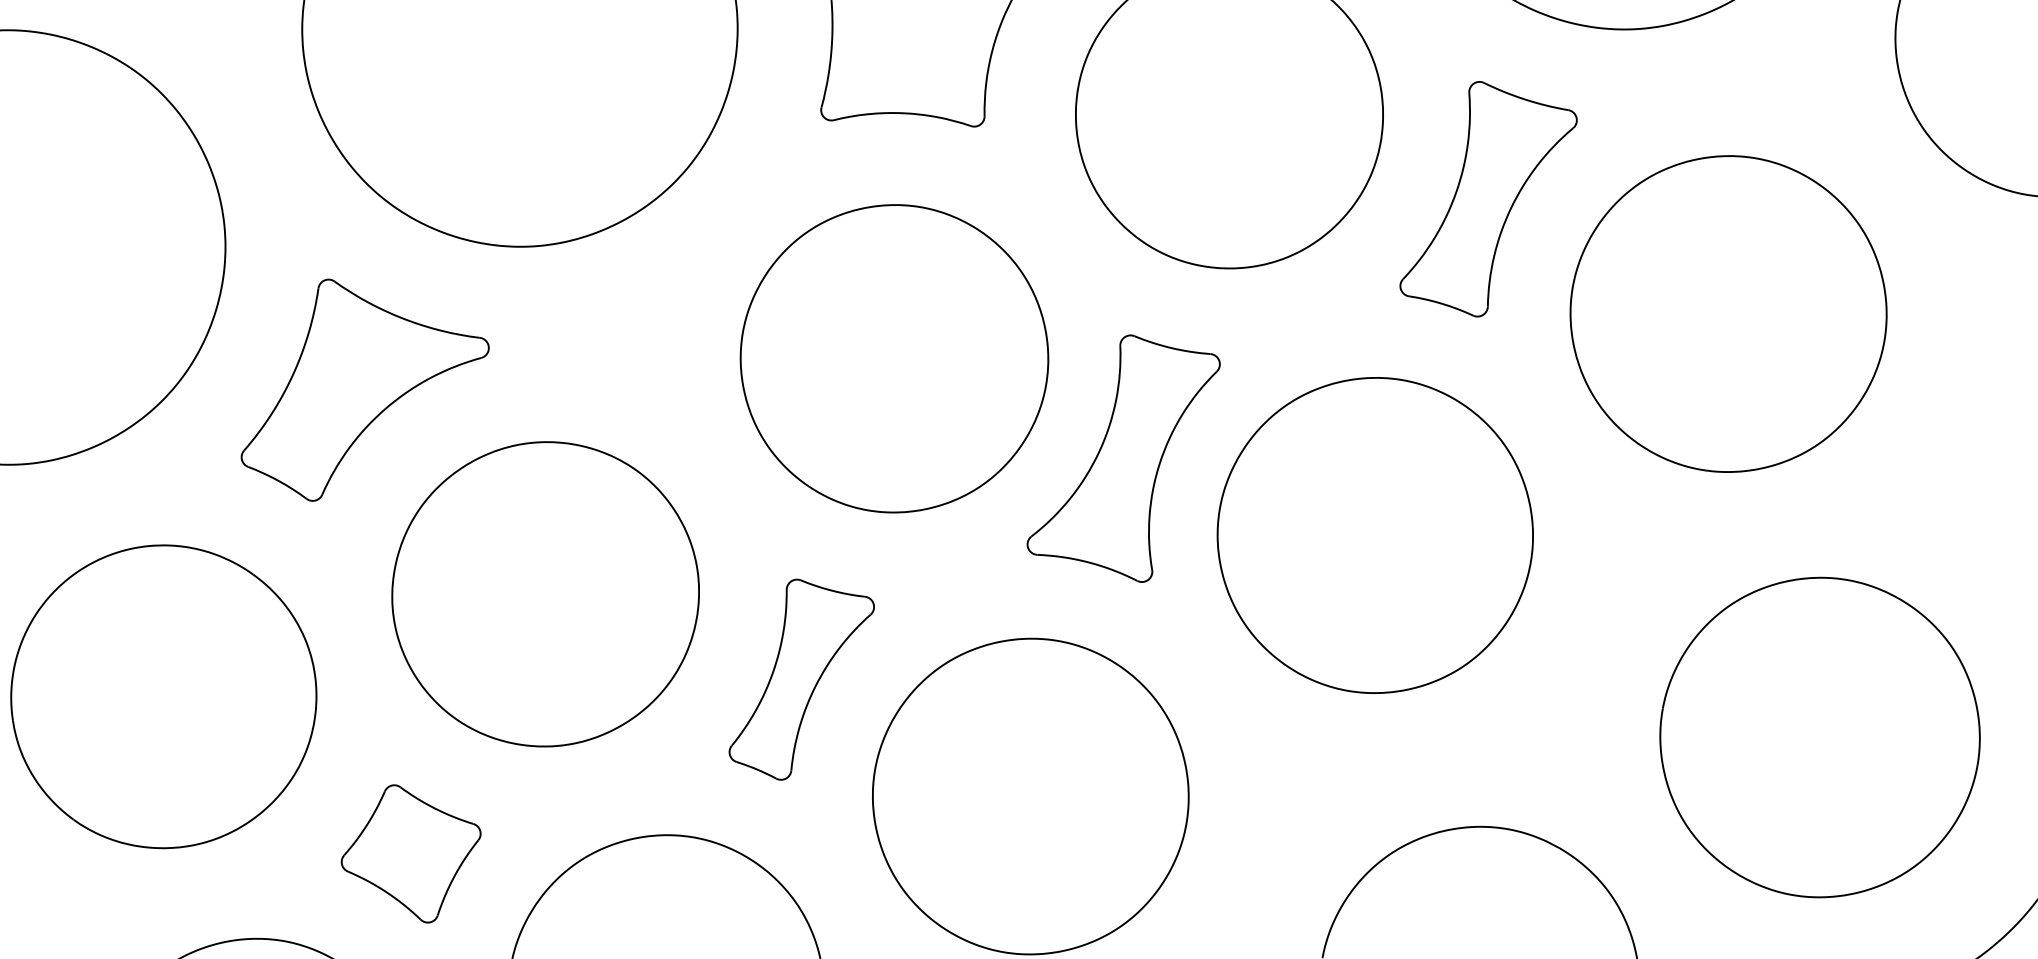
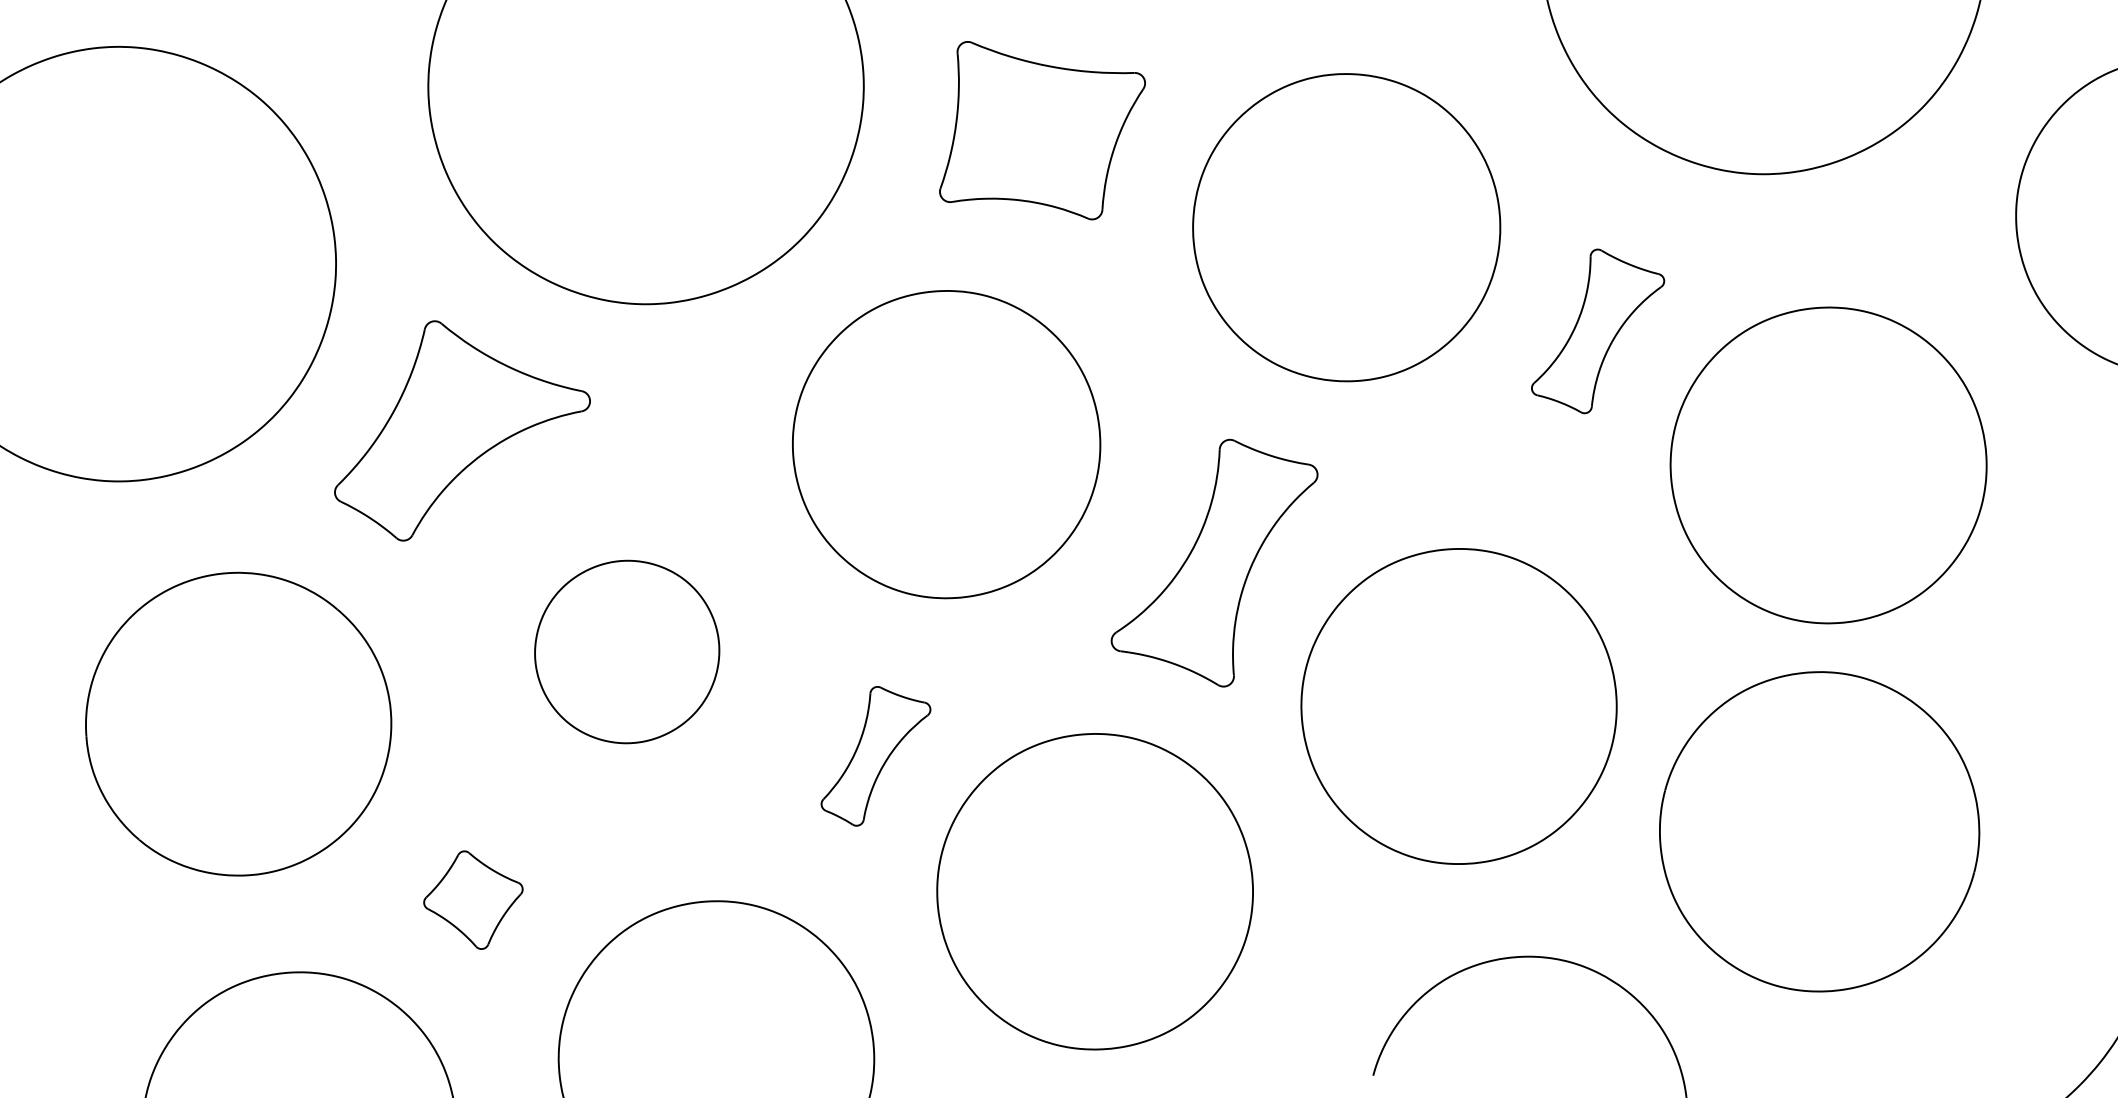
part: (1487, 198) -> (1597, 331), size x0.7
part: (894, 358) -> (946, 444), moved
part: (1374, 535) -> (1458, 706), moved
part: (544, 593) -> (626, 651), size x0.6
part: (801, 678) -> (875, 756), size x0.7
part: (1819, 737) -> (1819, 831), moved
part: (411, 853) -> (473, 899), size x0.7

